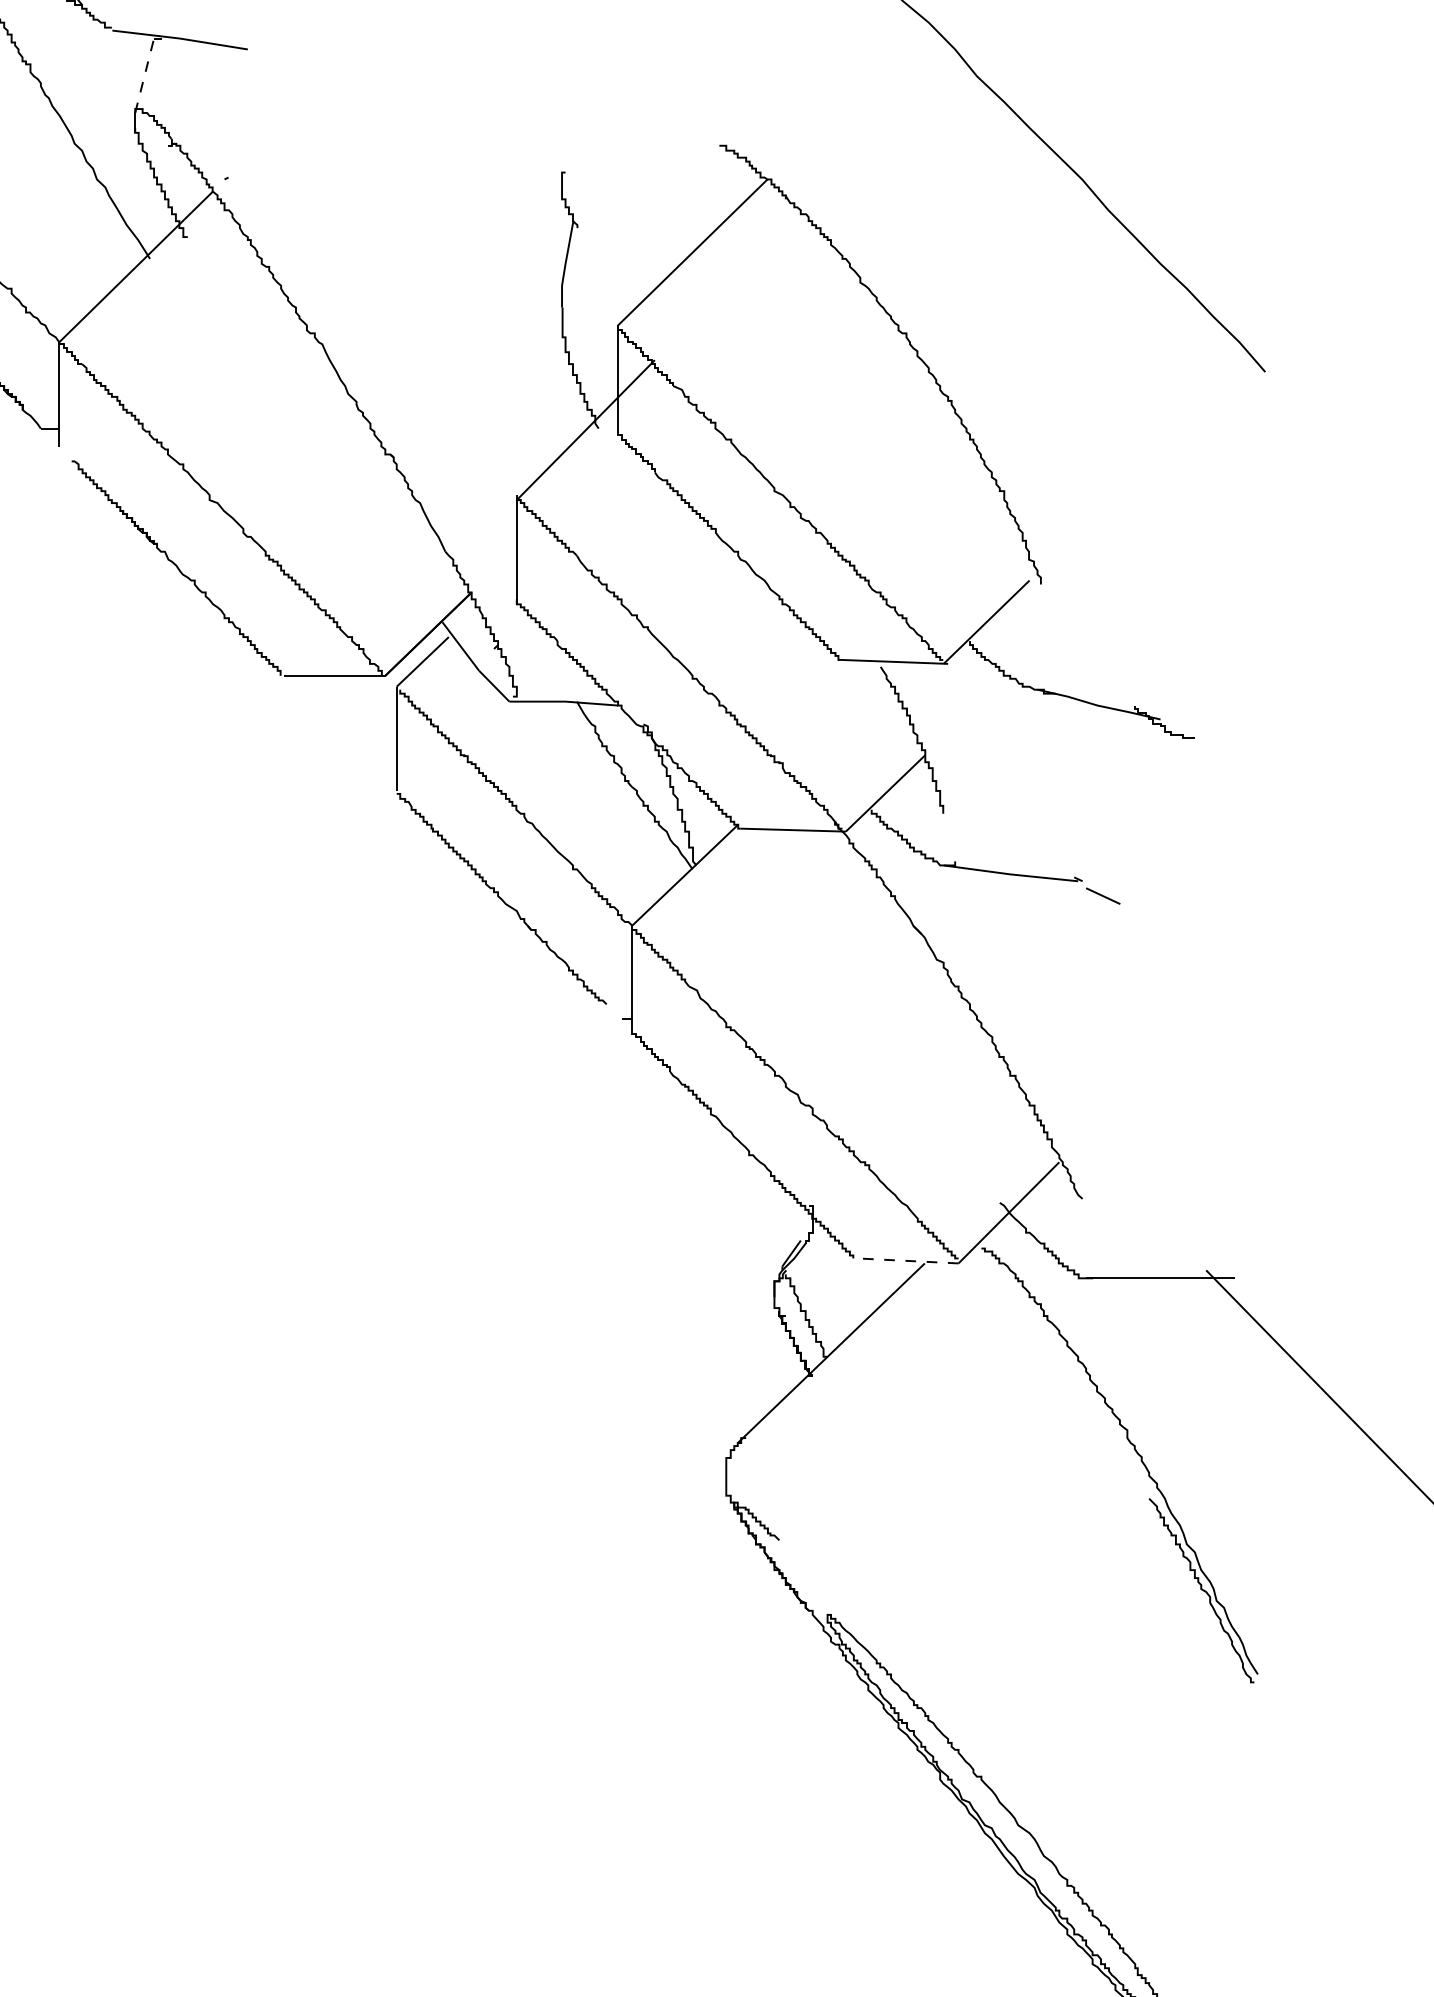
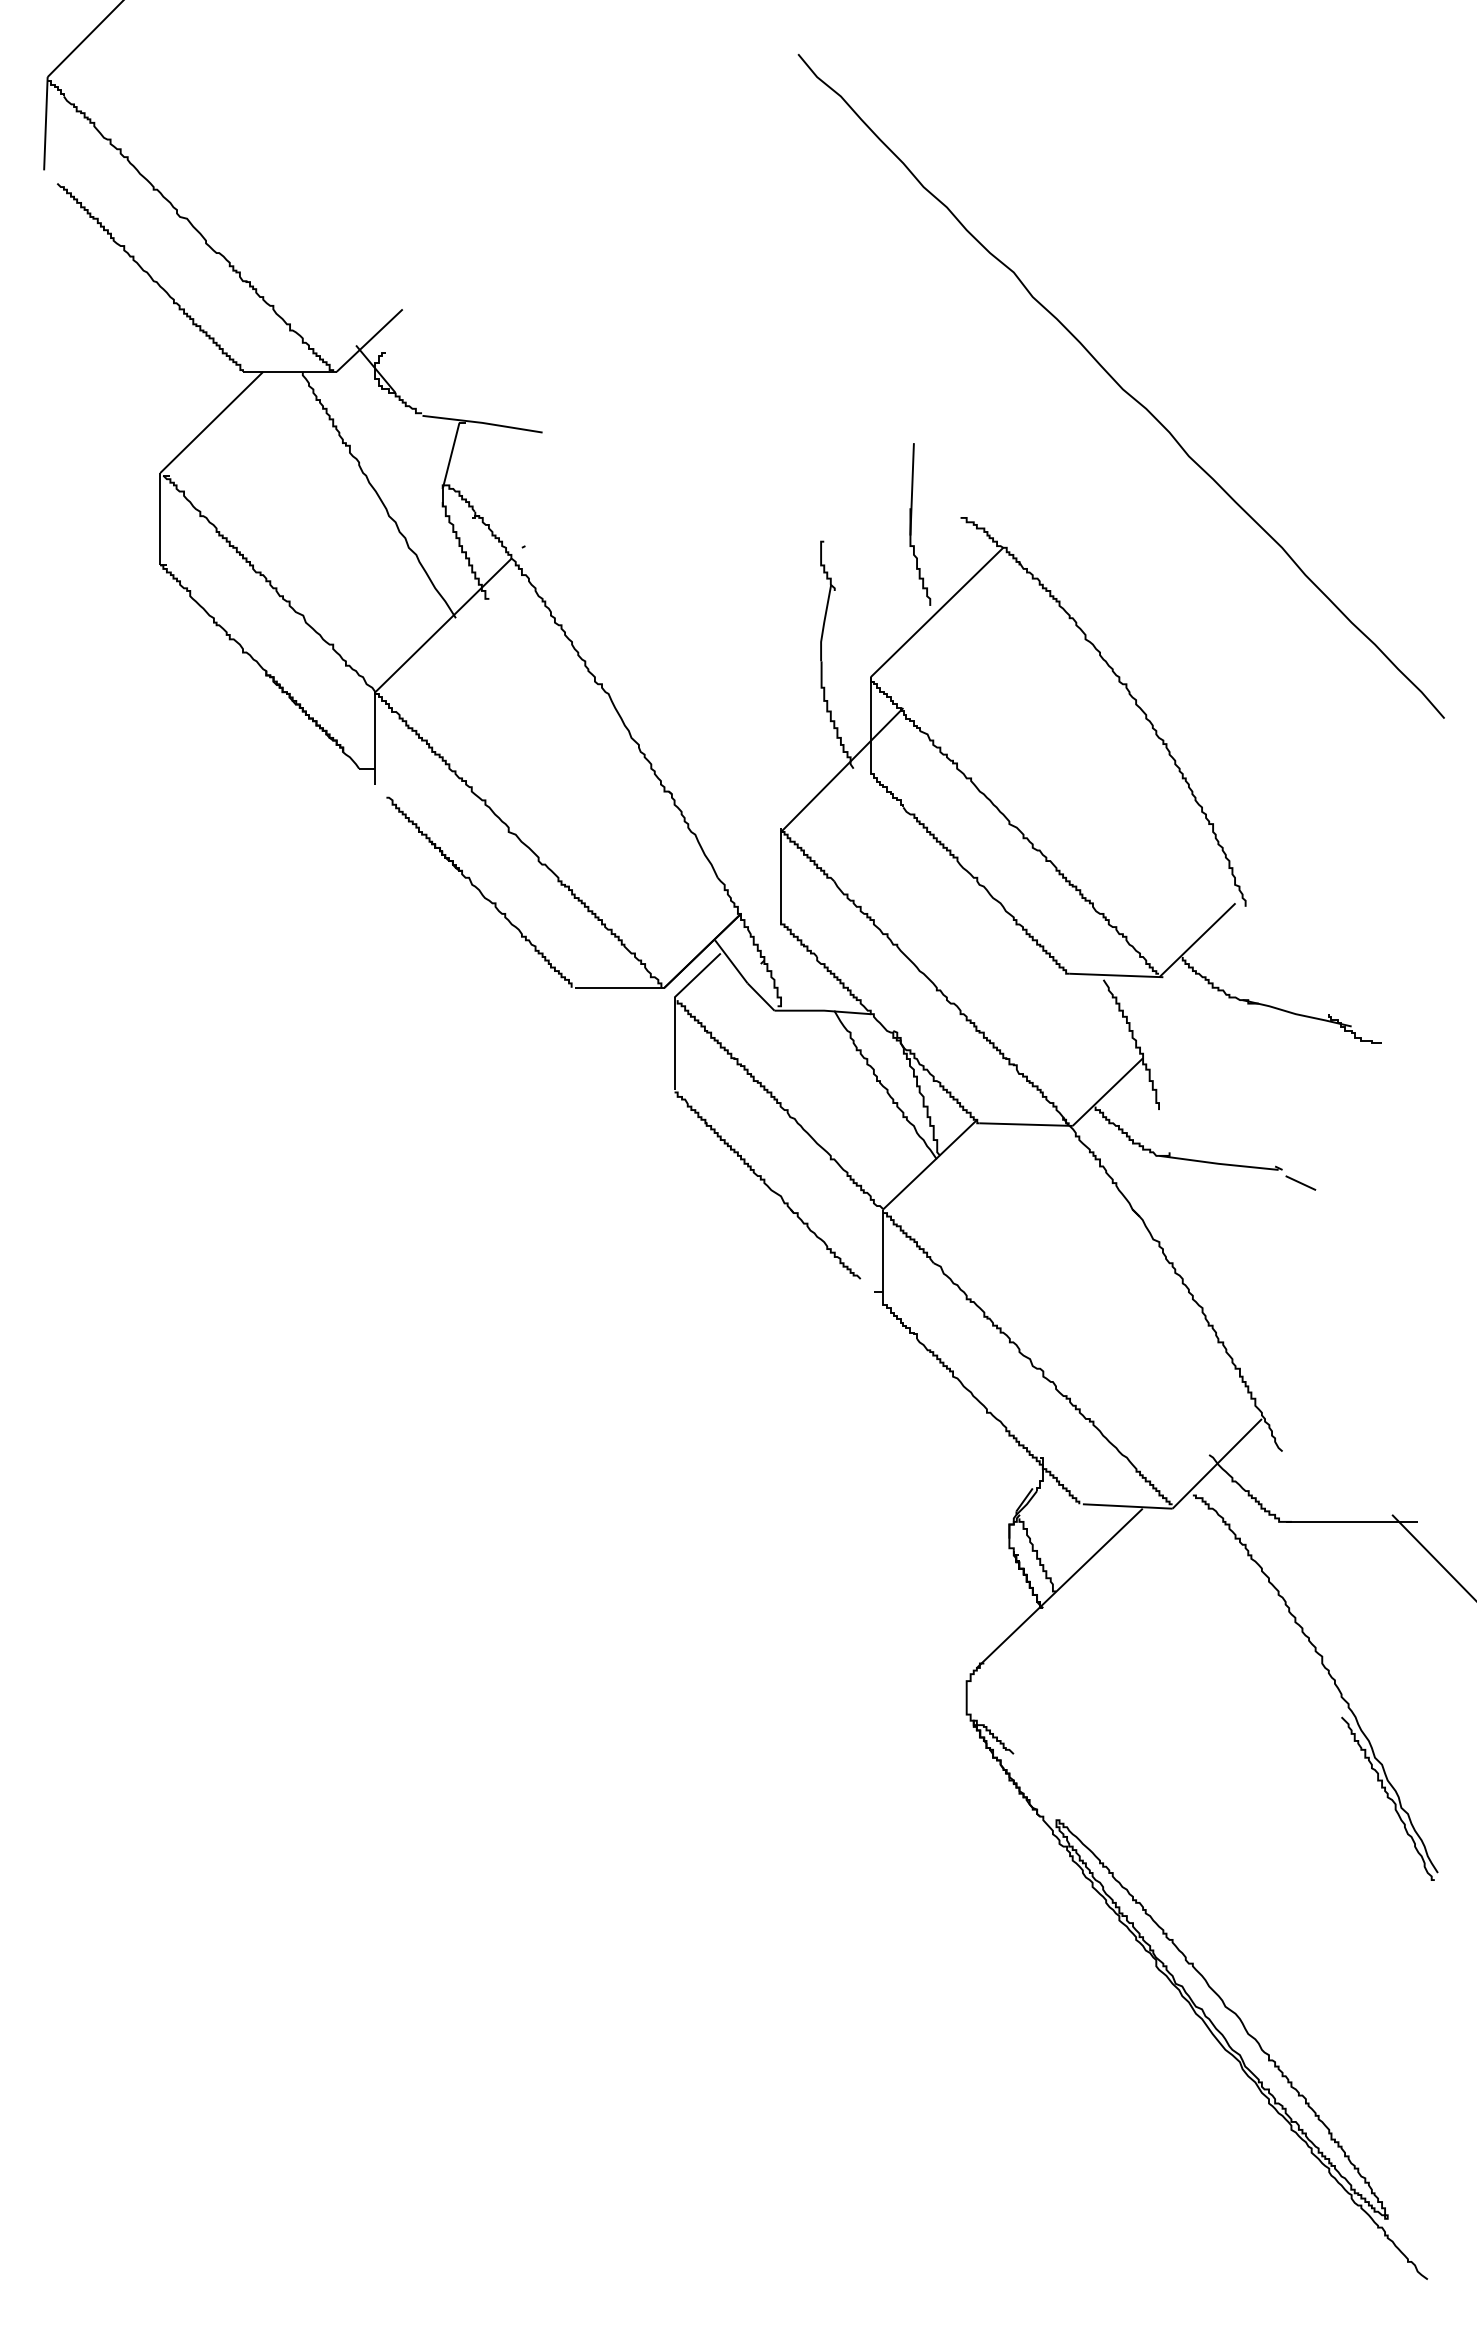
line: (145, 75) -> (451, 455), dashed -> solid
part: (664, 153) -> (911, 524), added
line: (907, 1260) -> (1127, 1506), dashed -> solid

